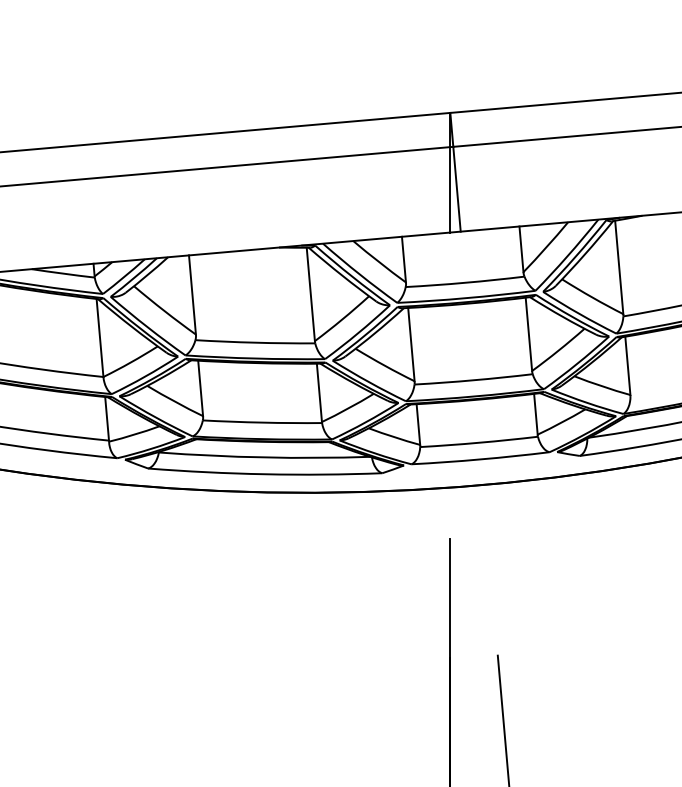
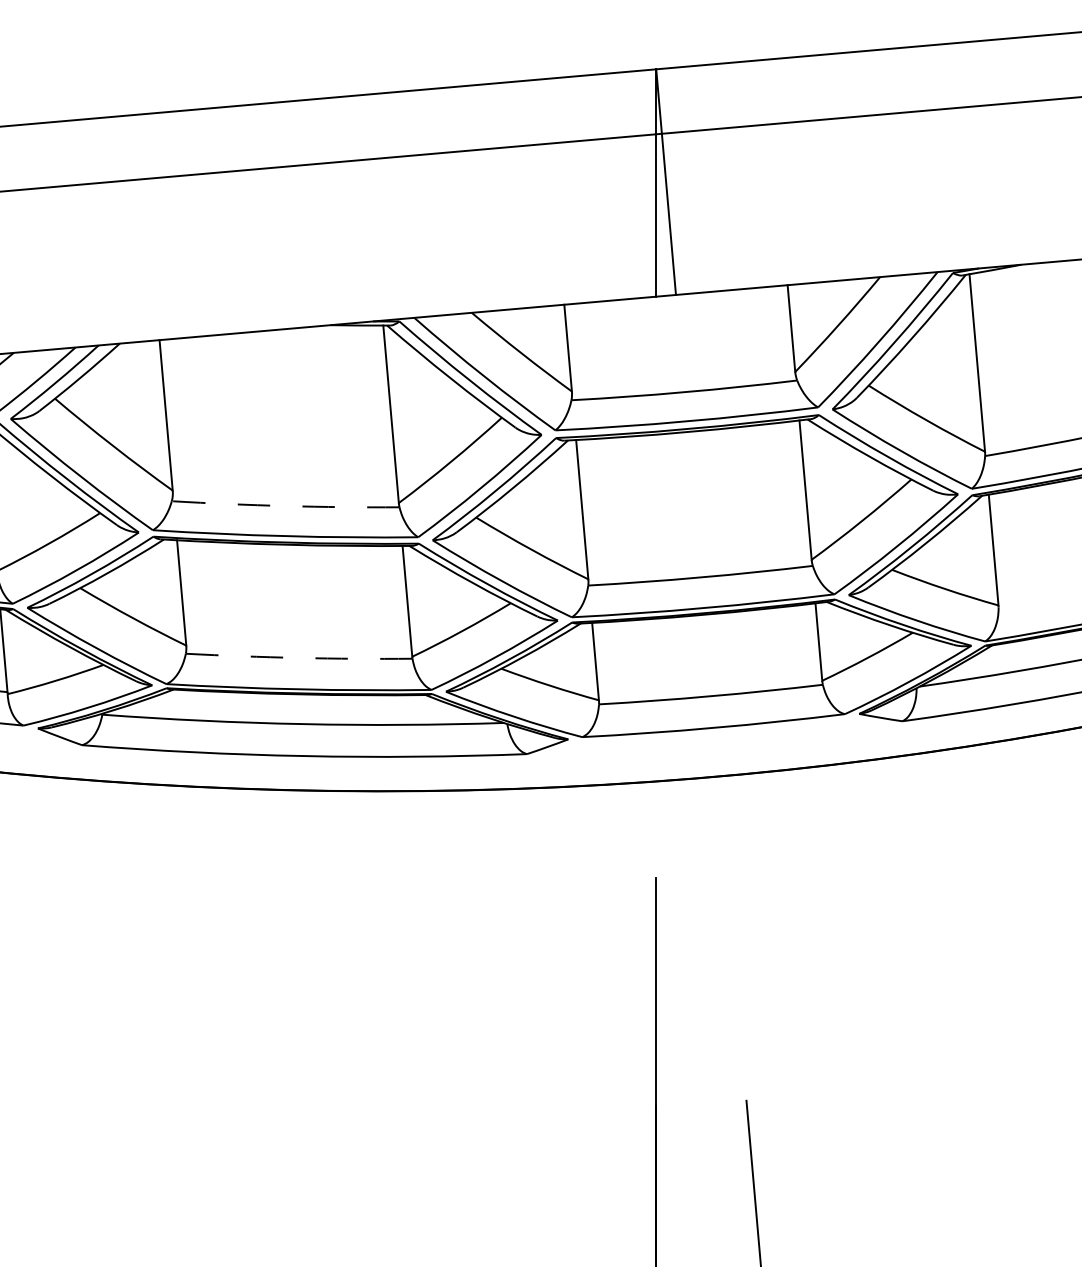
arc: (255, 342) -> (285, 505), solid -> dashed
arc: (262, 422) -> (299, 657), solid -> dashed

